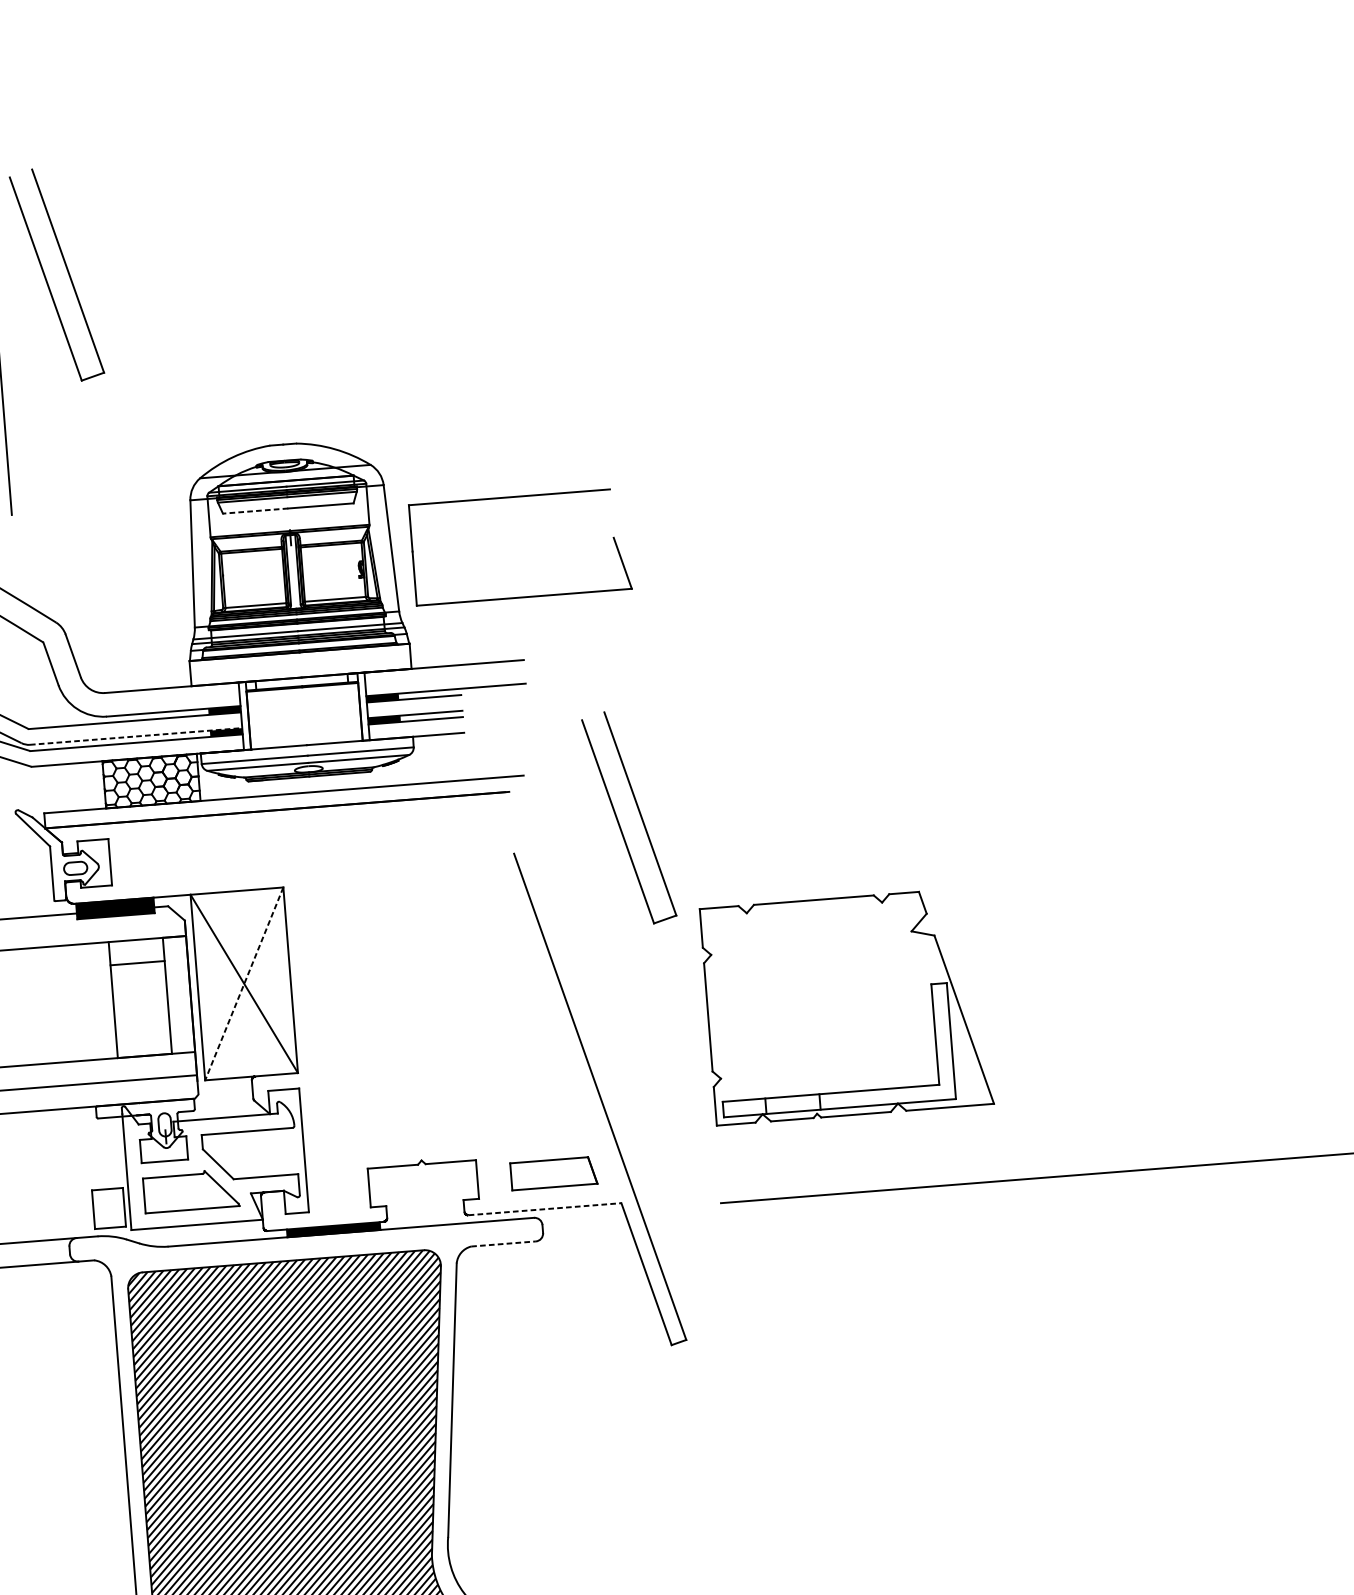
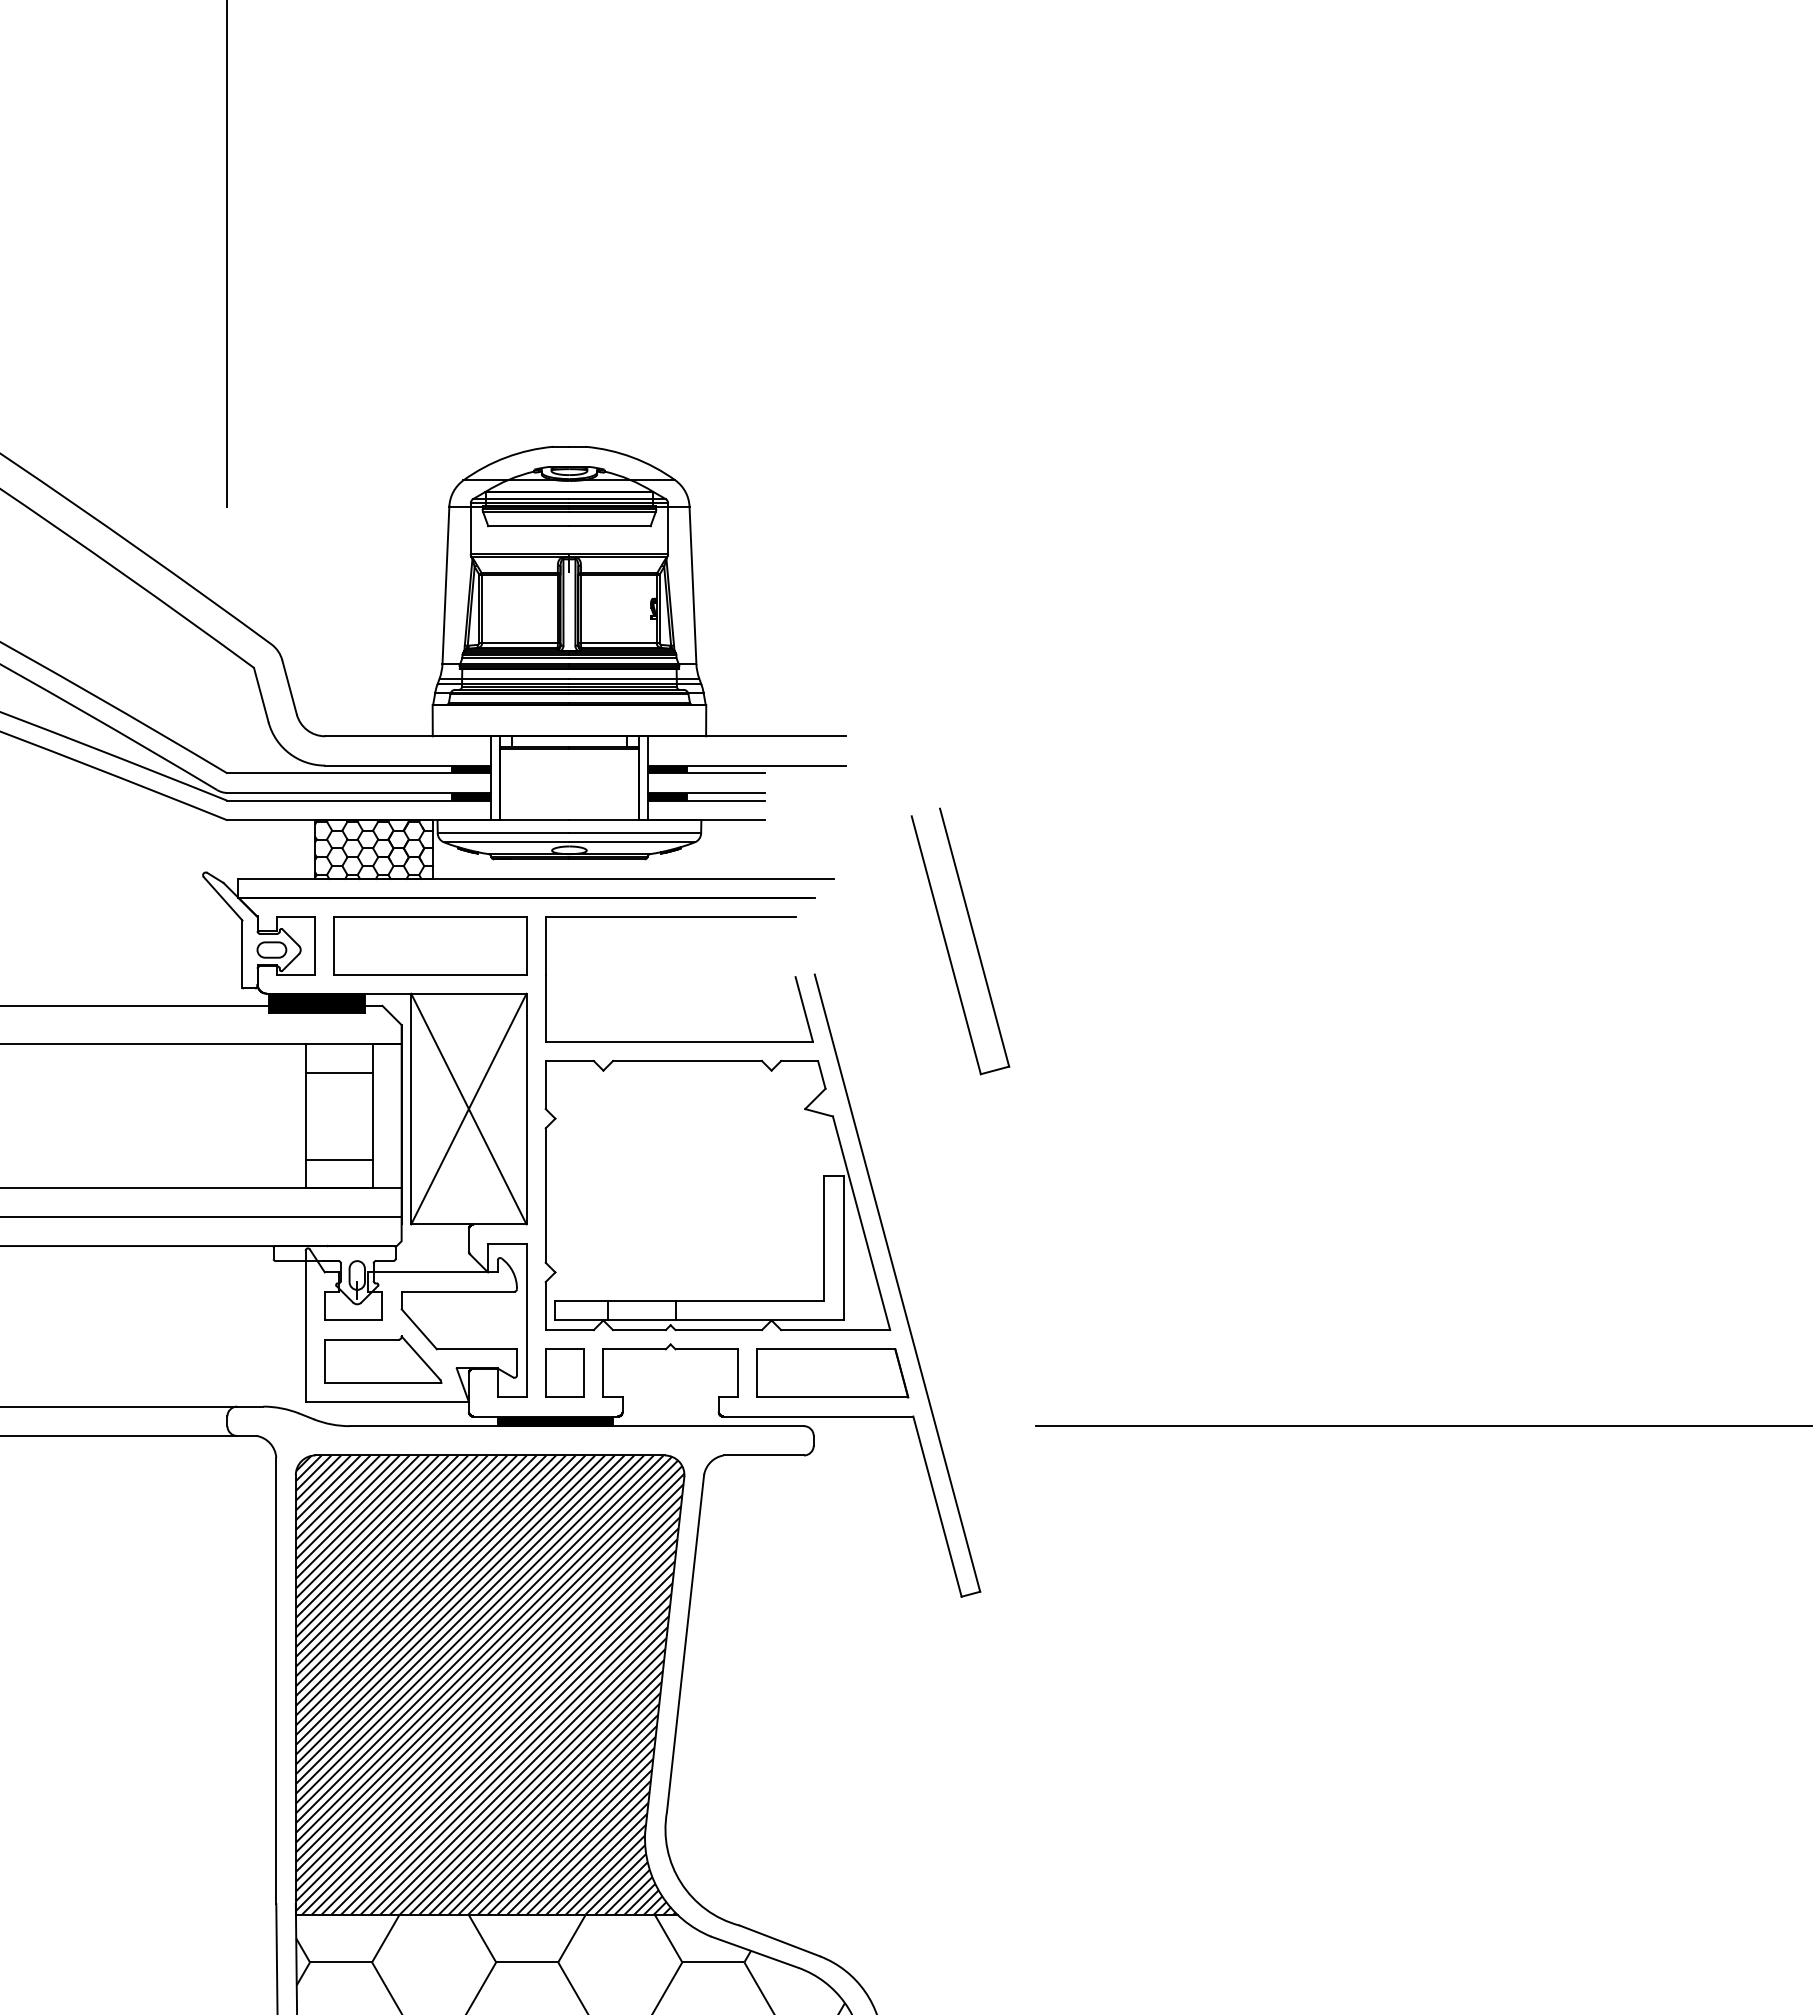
part: (67, 271) -> (319, 212), removed
part: (516, 497) -> (679, 917), moved
line: (255, 511) -> (528, 526), dashed -> solid
line: (136, 736) -> (359, 792), dashed -> solid
part: (203, 854) -> (430, 945), added
line: (243, 984) -> (468, 1109), dashed -> solid
part: (846, 1006) -> (717, 1195), moved
line: (142, 1032) -> (338, 1159), added
part: (553, 1173) -> (832, 1373), size x1.43
part: (108, 1207) -> (564, 1372), moved
line: (545, 1209) -> (818, 1416), dashed -> solid
line: (504, 1243) -> (764, 1455), dashed -> solid

